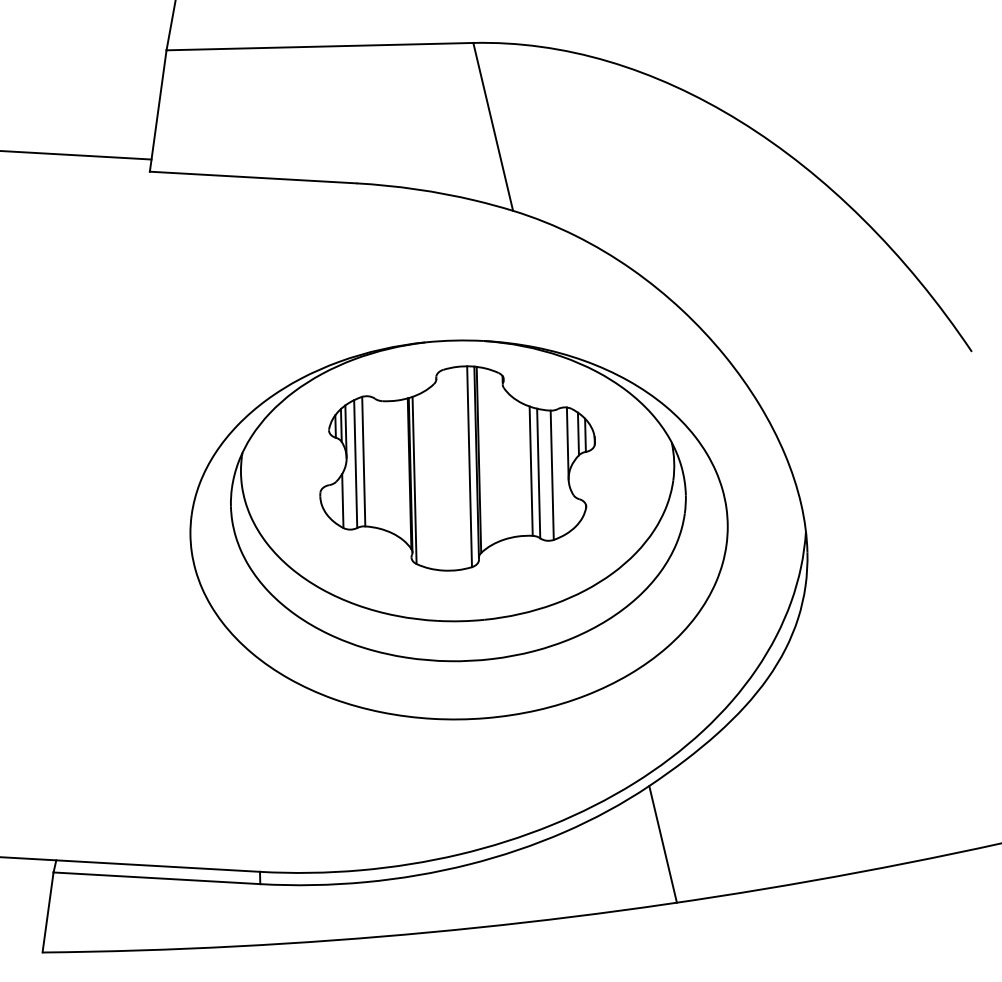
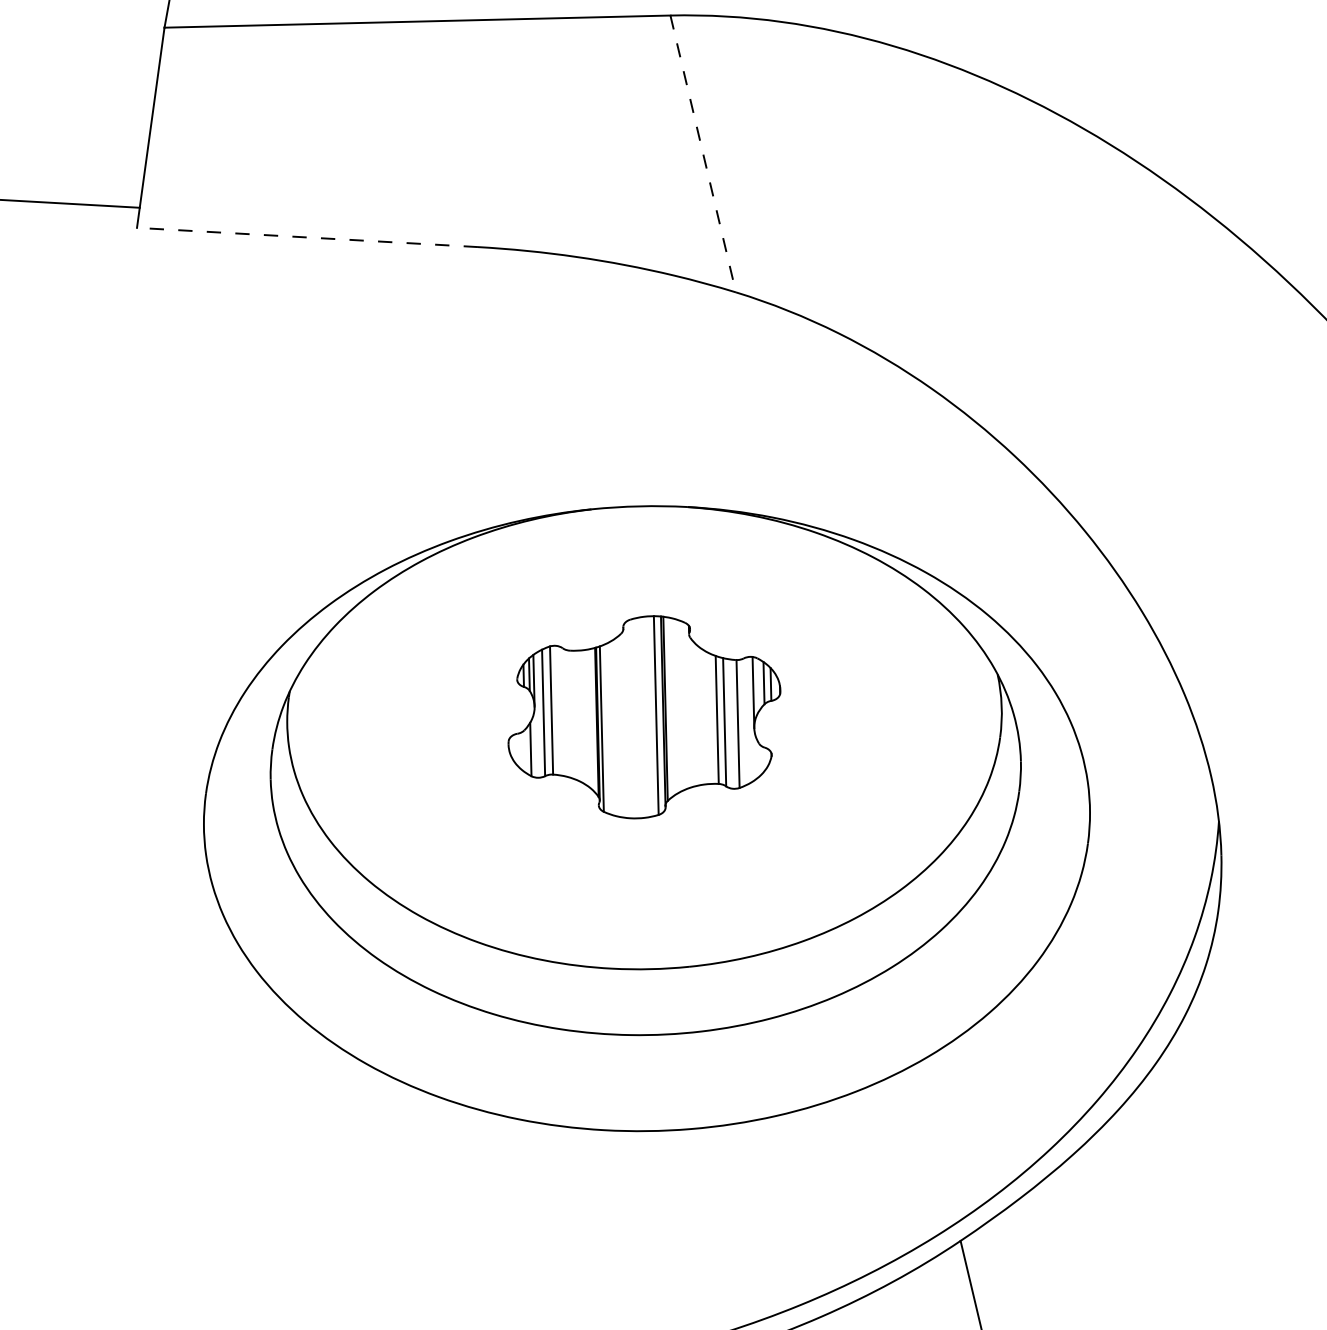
line: (493, 127) -> (703, 154), solid -> dashed
line: (253, 177) -> (307, 237), solid -> dashed
part: (457, 468) -> (644, 717), size x0.6

